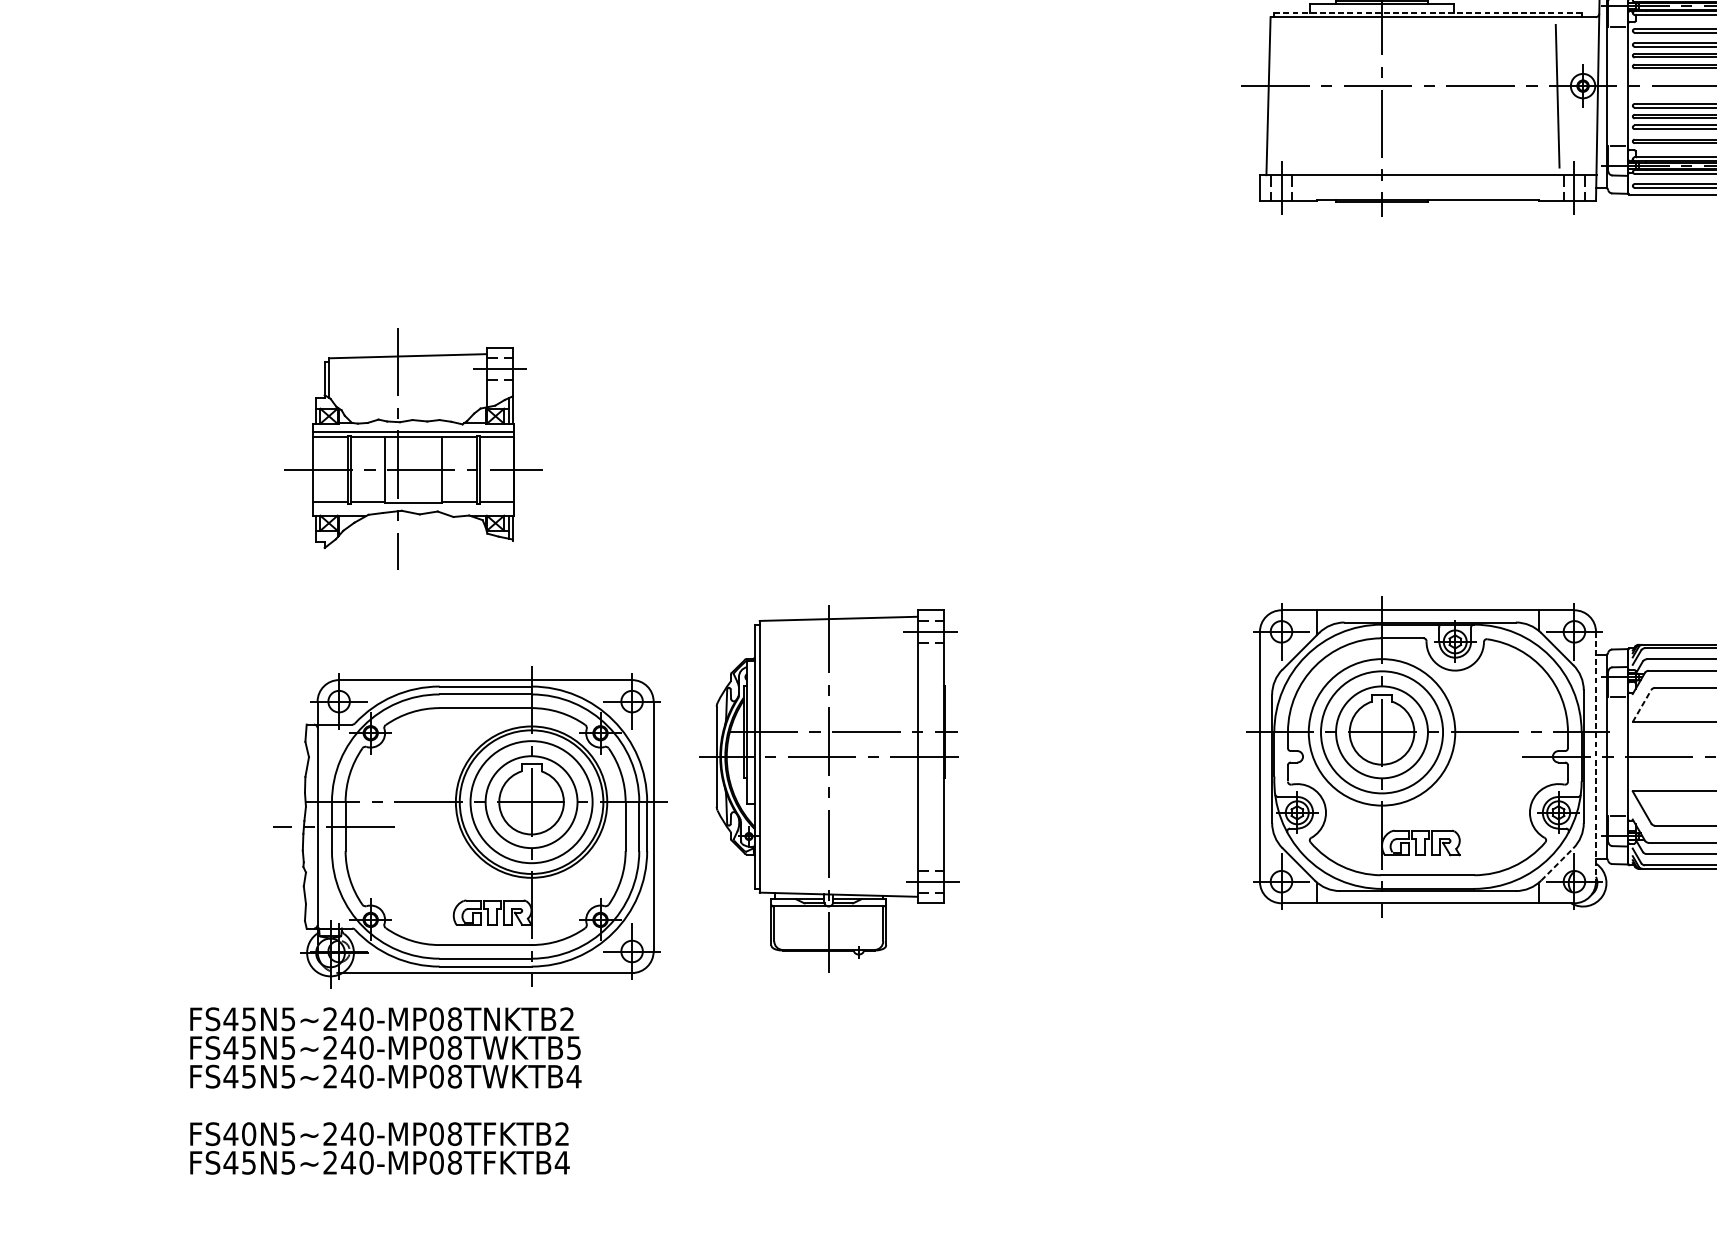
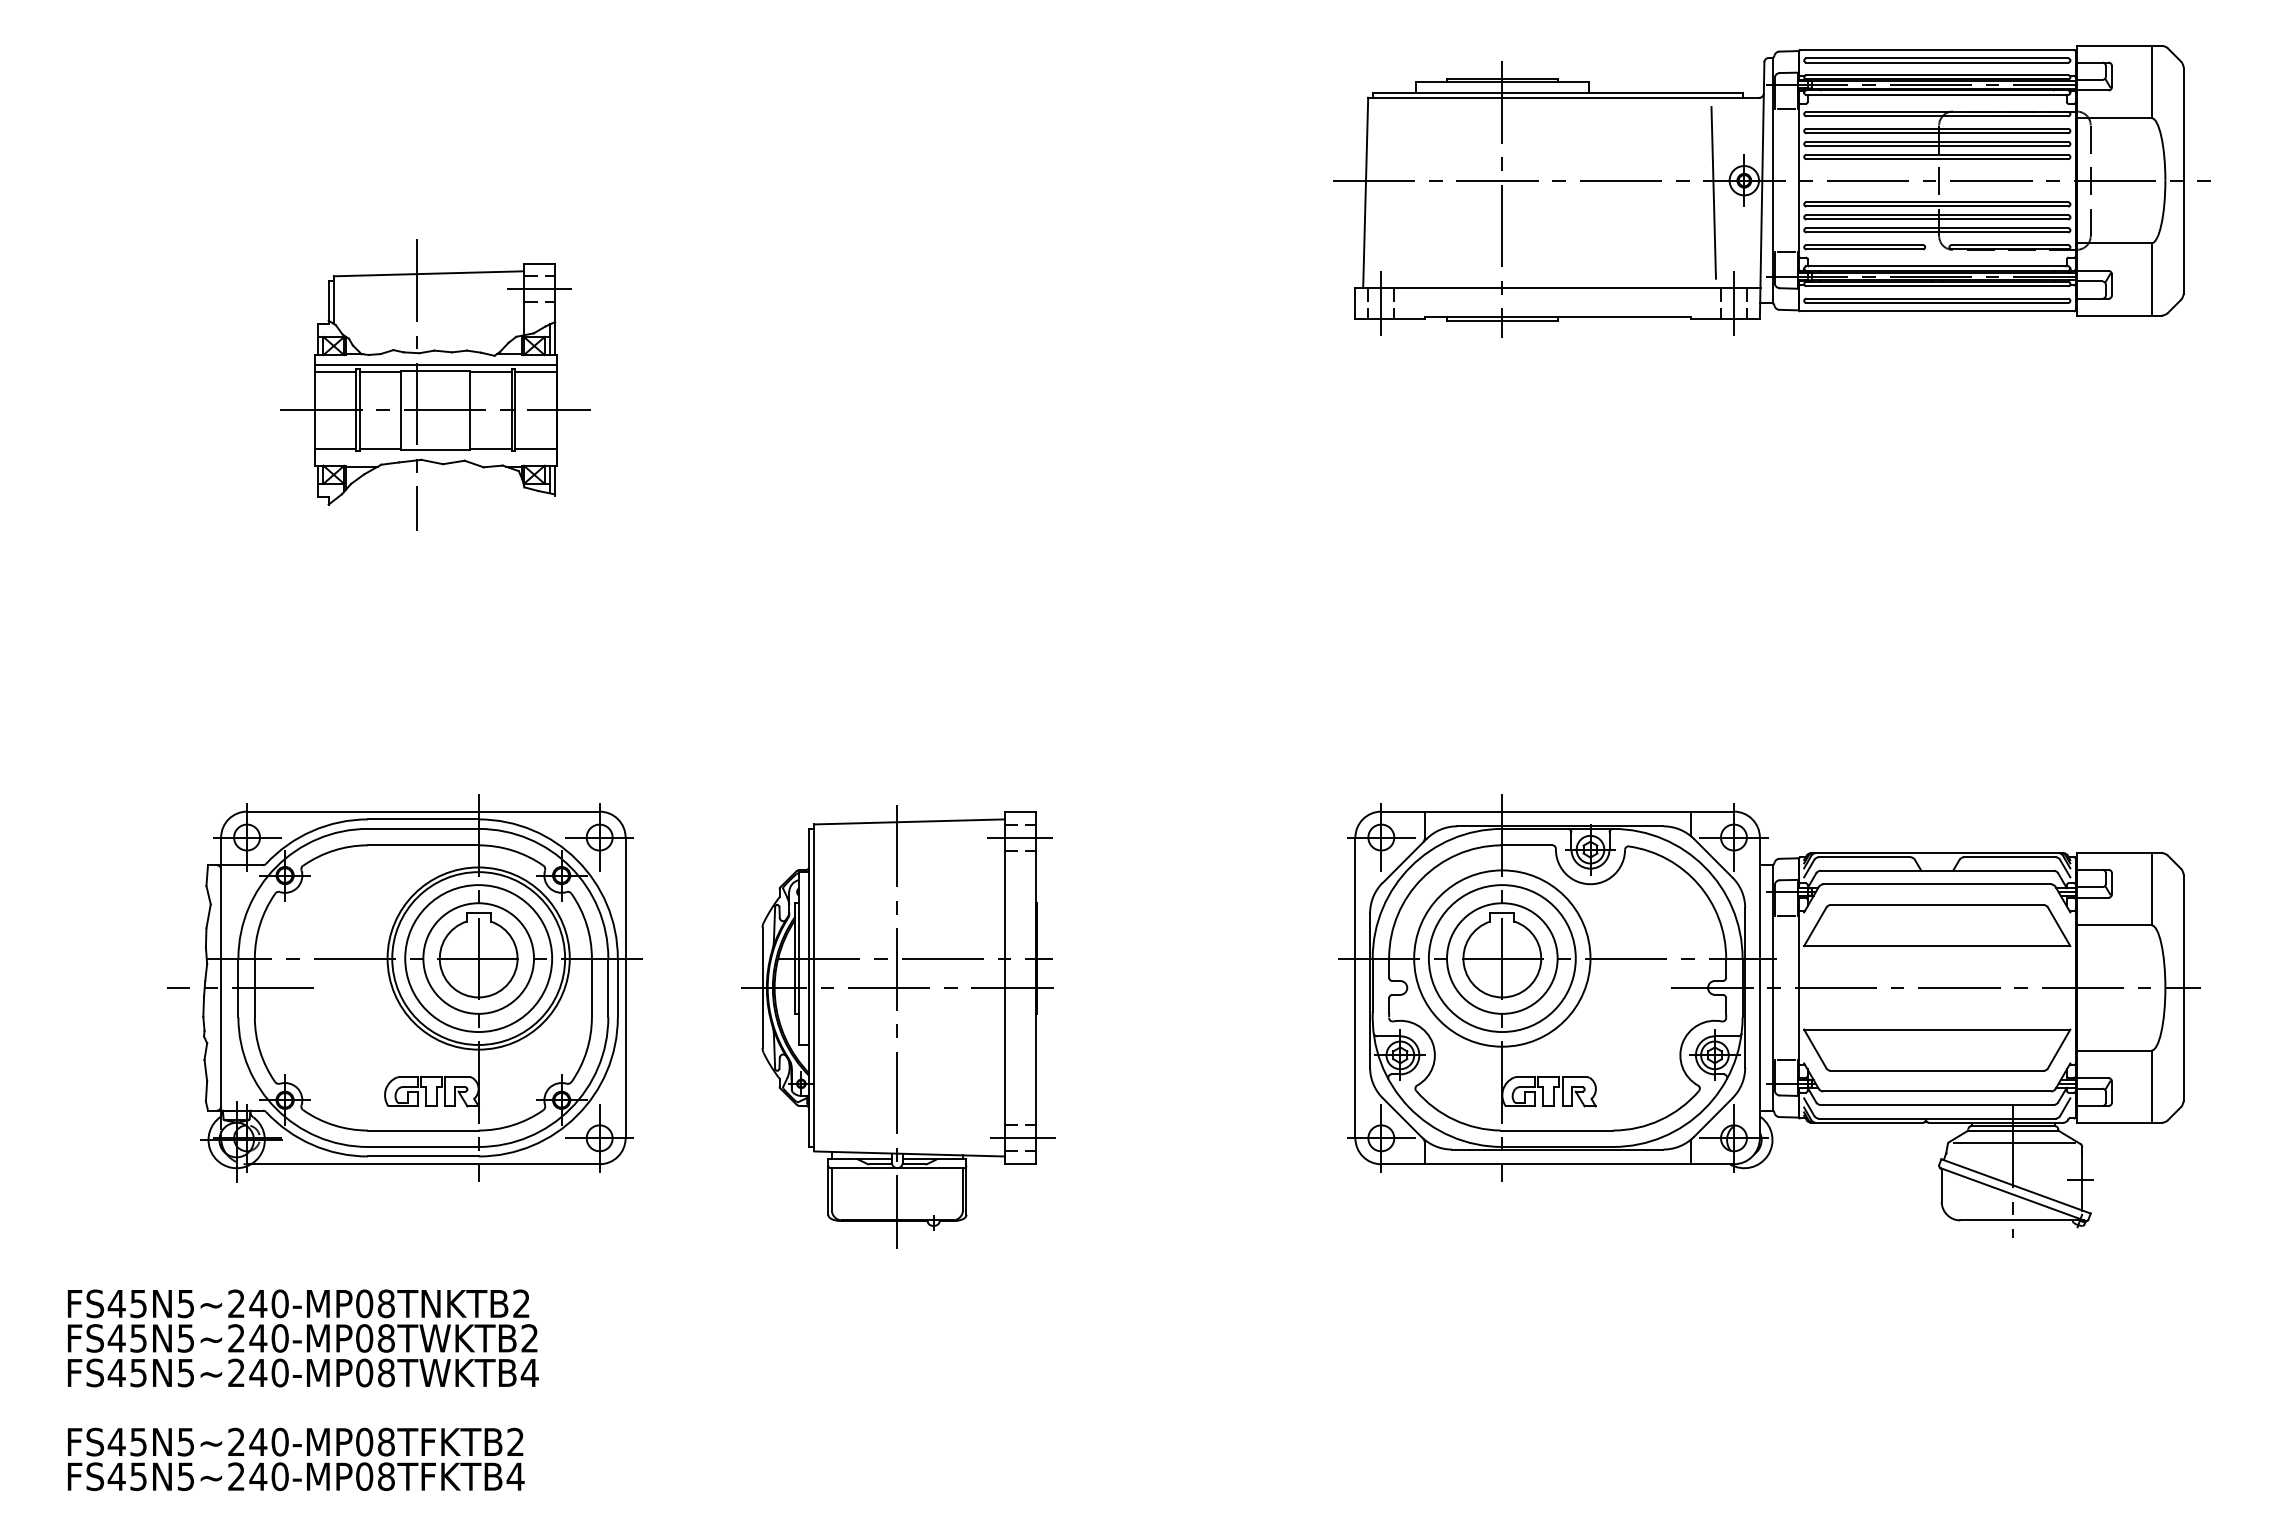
line: (1427, 12) -> (1557, 92), dashed -> solid
part: (413, 448) -> (435, 384), moved
line: (1642, 705) -> (1815, 926), dashed -> solid
line: (1595, 757) -> (1759, 988), dashed -> solid
part: (829, 788) -> (898, 1026), moved
part: (469, 827) -> (404, 988), moved
line: (1557, 864) -> (1713, 1117), dashed -> solid
text: (573, 1048) -> (529, 1338), FS45N5~240-MP08TWKTB5 -> FS45N5~240-MP08TWKTB2
text: (248, 1133) -> (138, 1441), FS40N5~240-MP08TFKTB2 -> FS45N5~240-MP08TFKTB2

